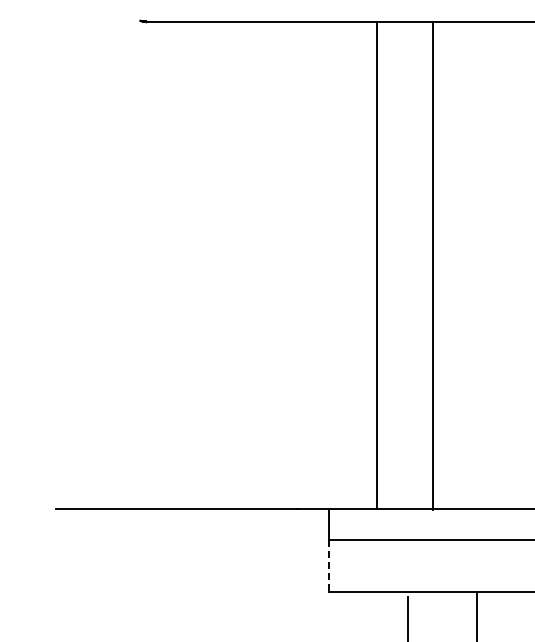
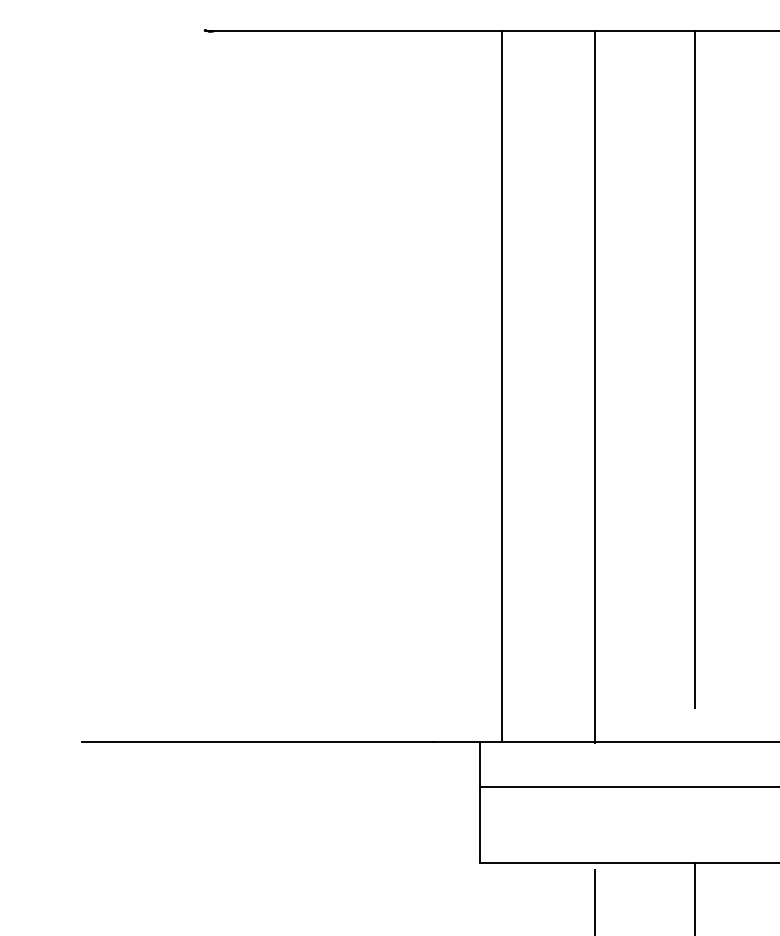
line: (476, 253) -> (694, 369), added
line: (376, 264) -> (502, 385), moved
line: (433, 265) -> (595, 387), moved
line: (329, 566) -> (480, 825), dashed -> solid

